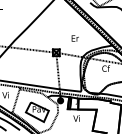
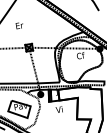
text: (74, 38) -> (18, 25), moved

